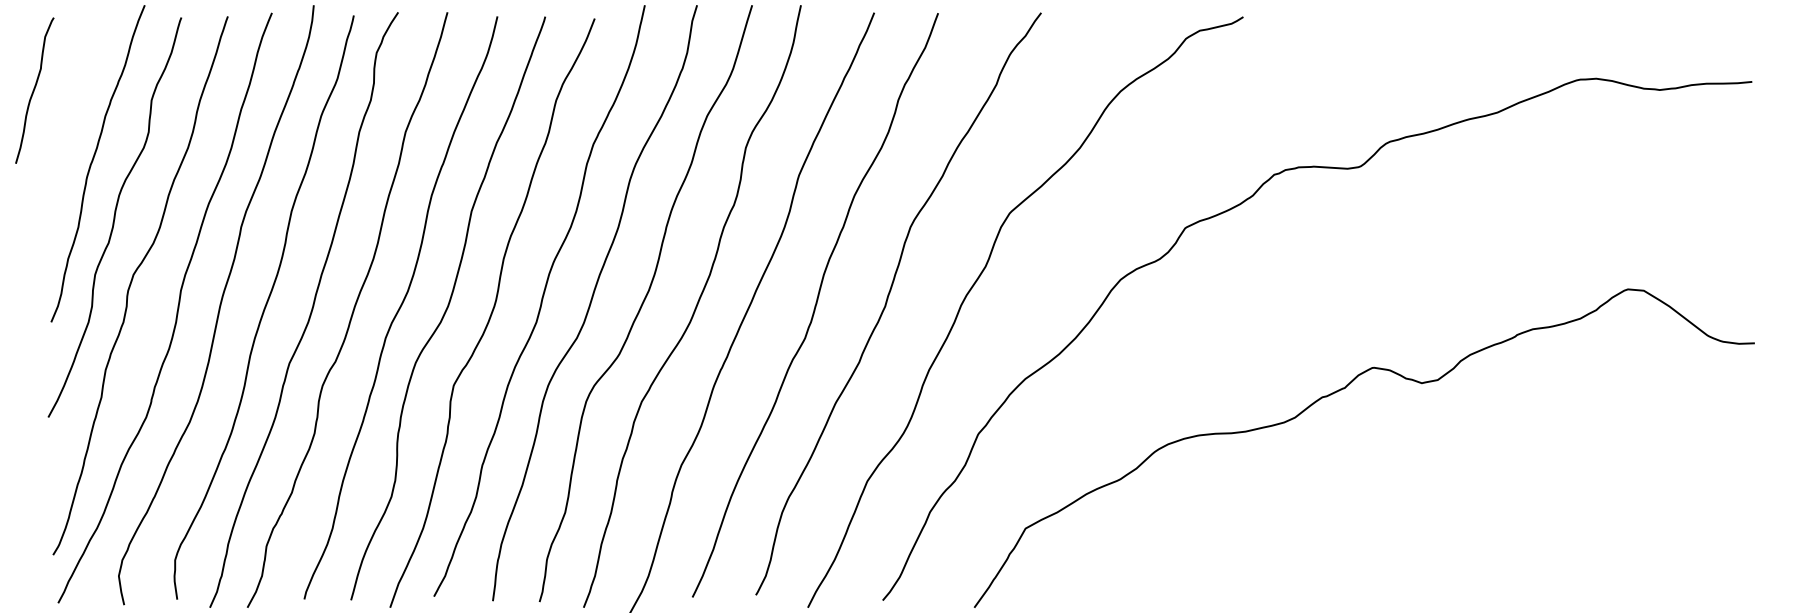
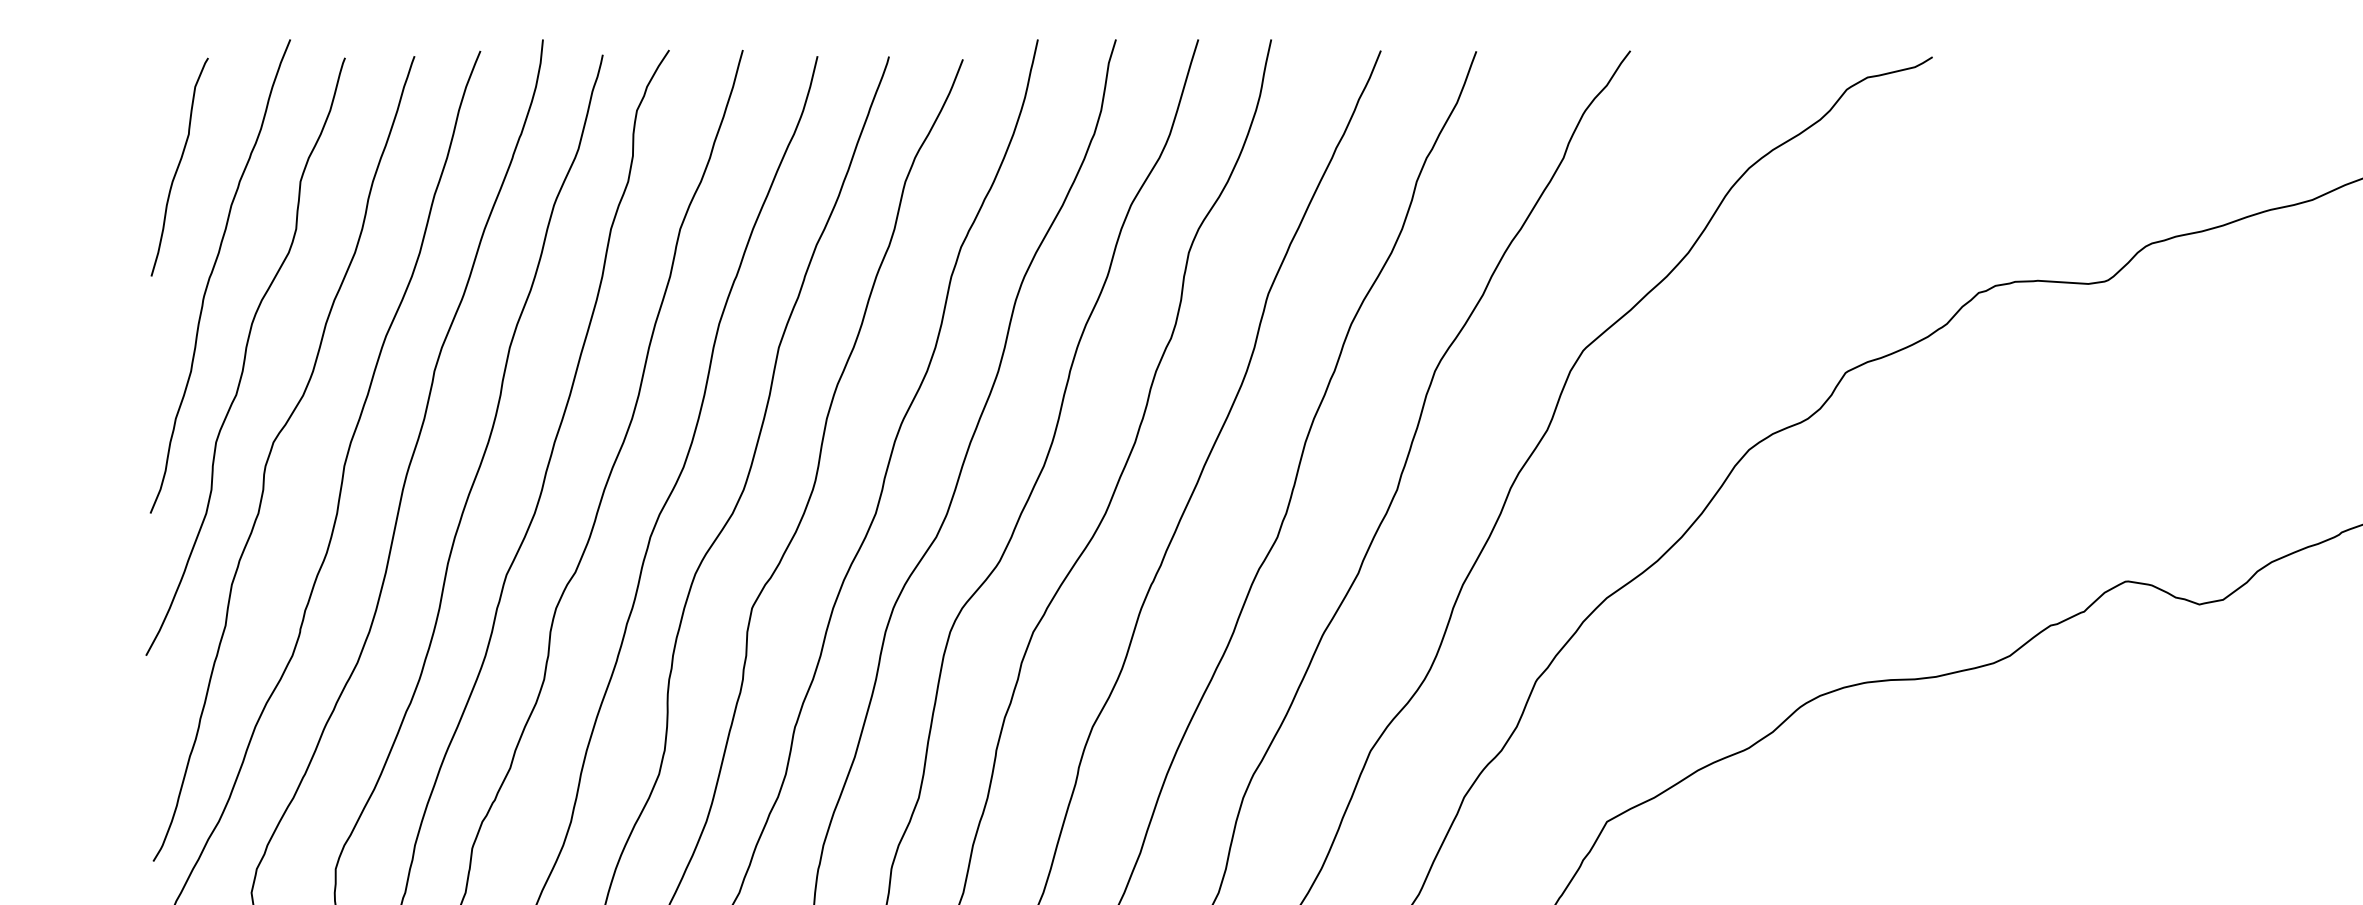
curve: (34, 90) -> (179, 166), moved

